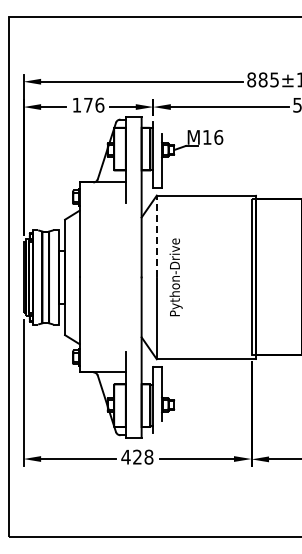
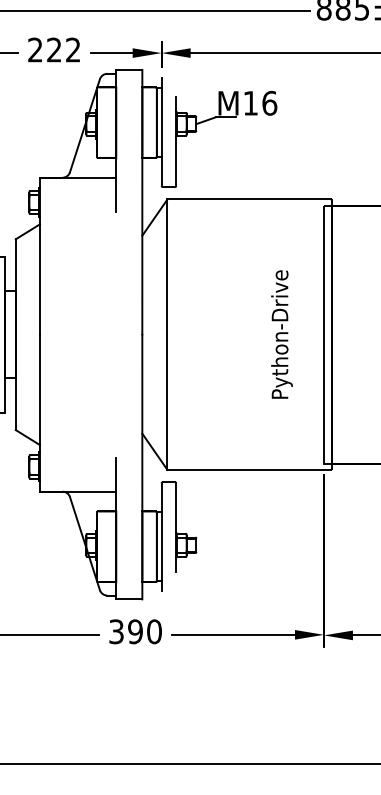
text: (88, 104) -> (54, 48), 176 -> 222
line: (156, 236) -> (166, 267), dashed -> solid
text: (175, 277) -> (280, 334), moved
text: (137, 456) -> (135, 630), 428 -> 390

